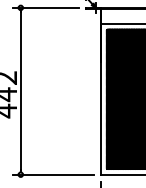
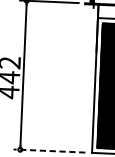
line: (52, 174) -> (48, 150), solid -> dashed

